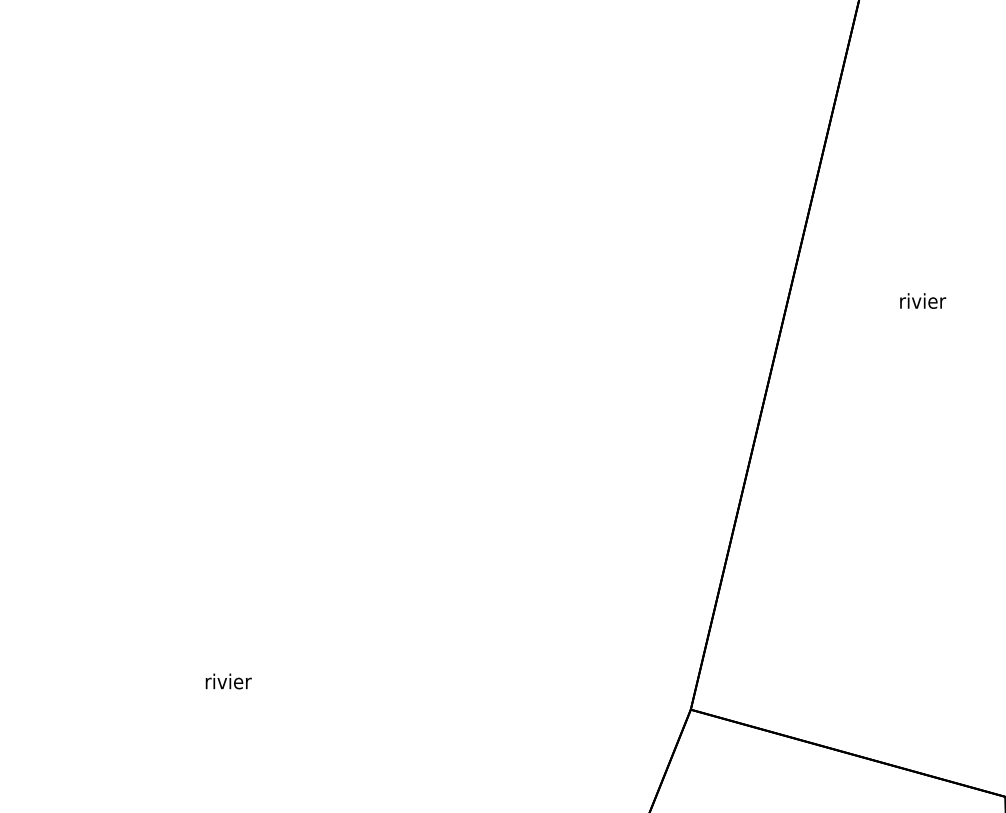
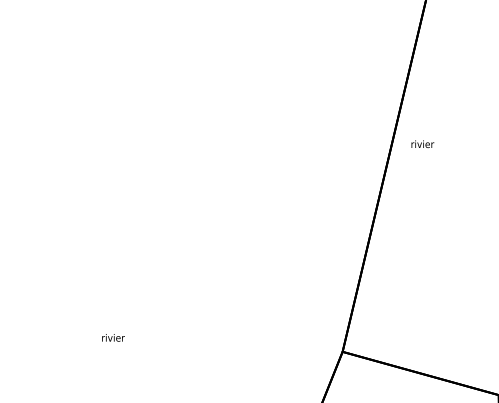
text: (922, 299) -> (422, 143), moved

